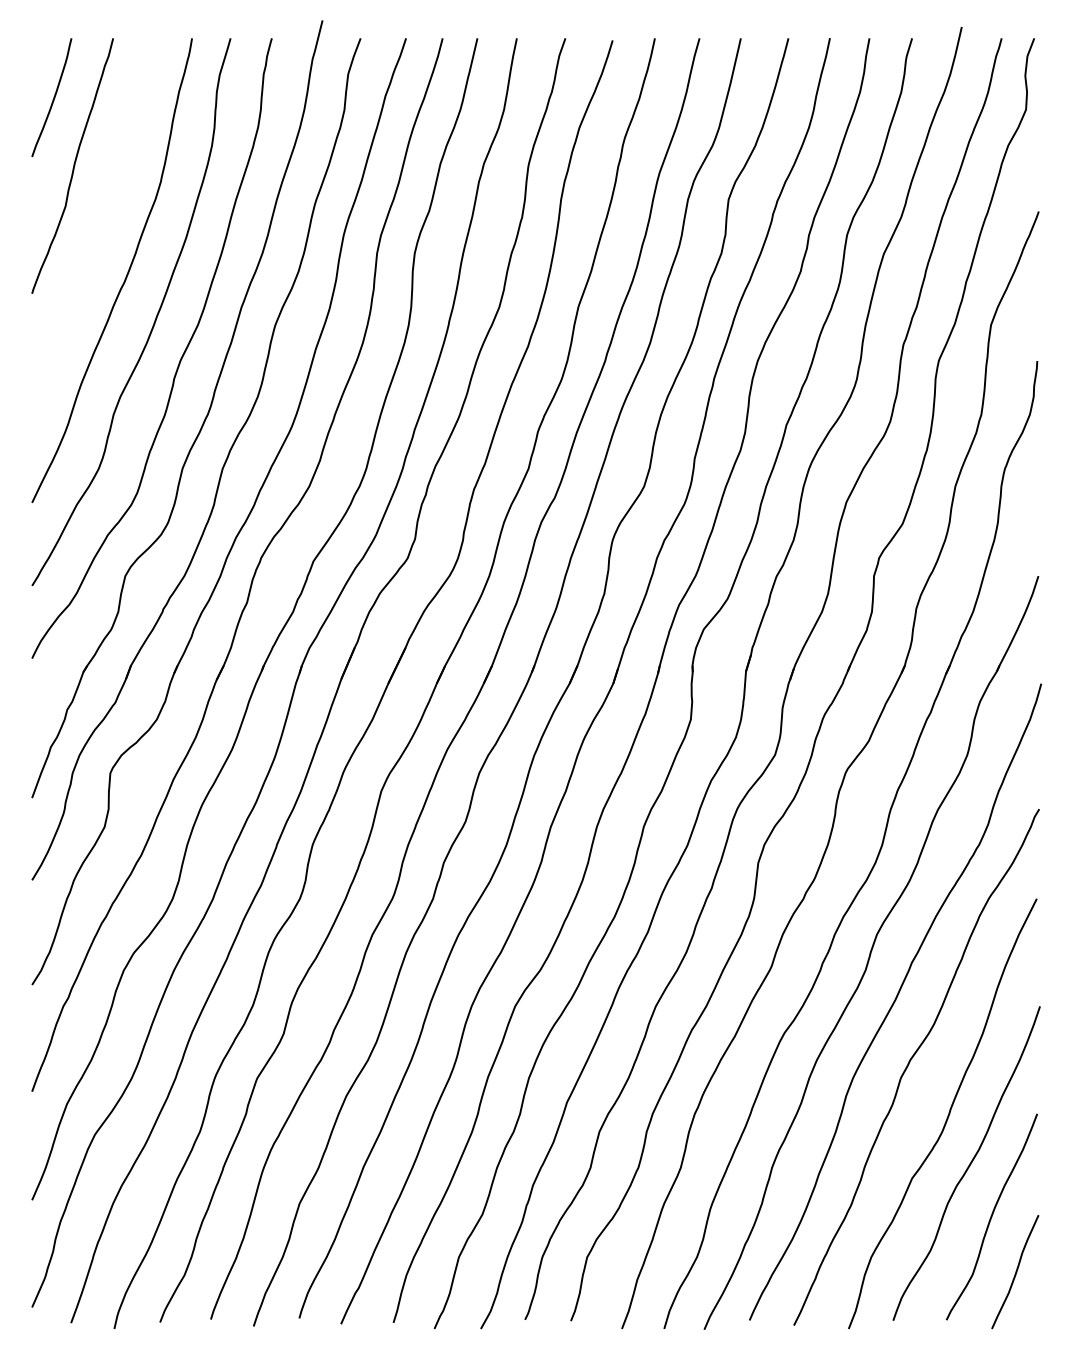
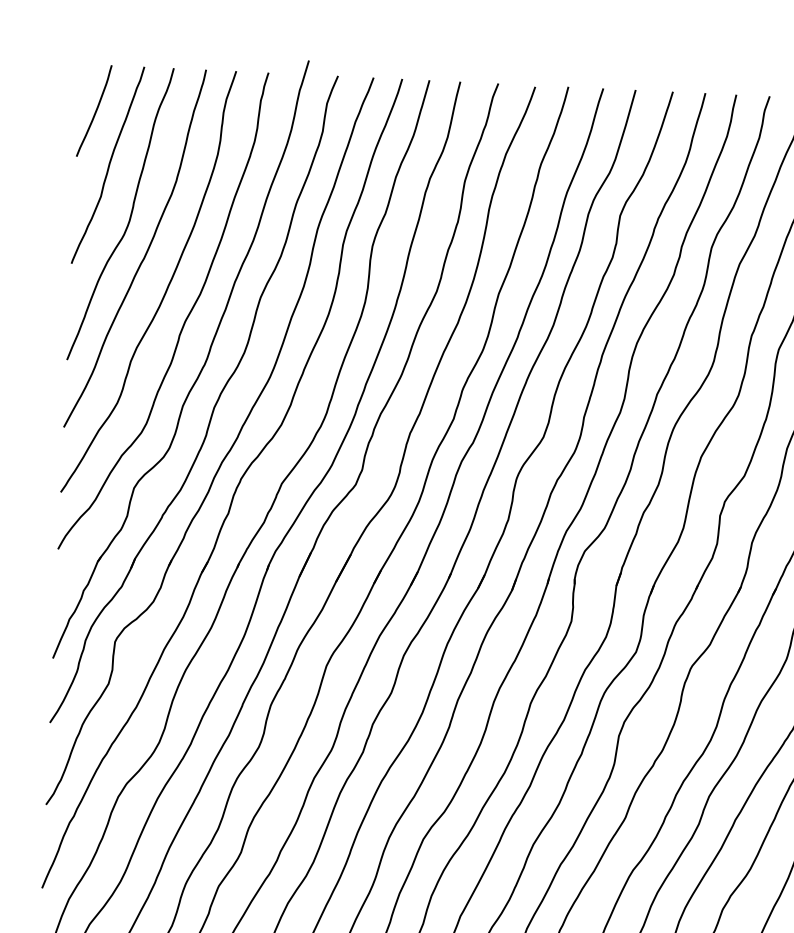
curve: (103, 230) -> (129, 216), added

